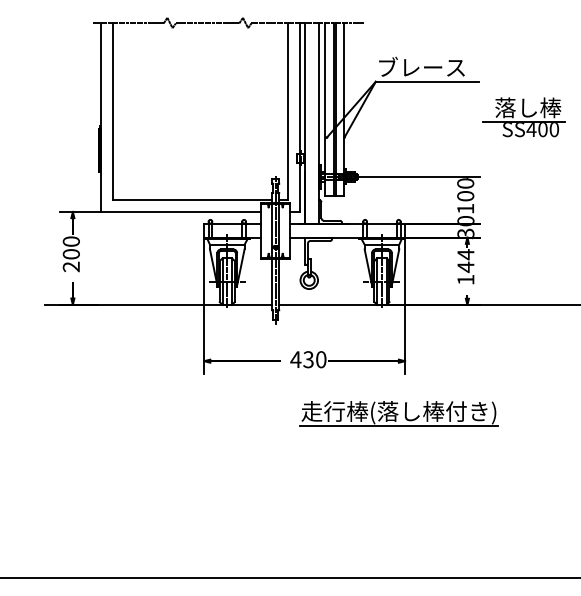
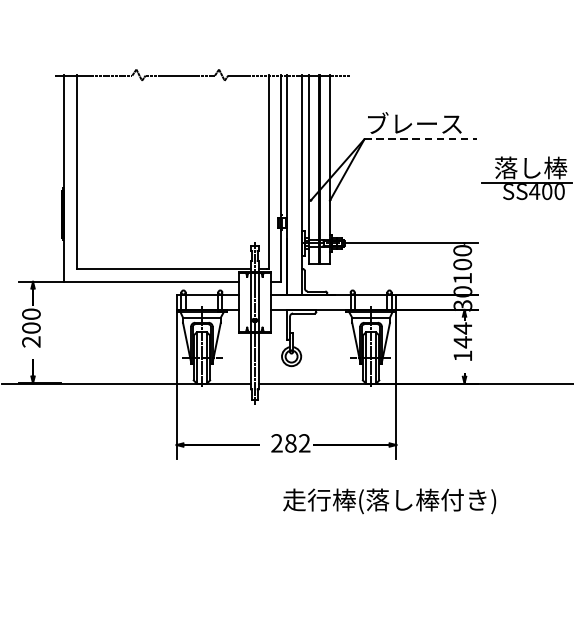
line: (427, 81) -> (420, 139), solid -> dashed
text: (308, 359) -> (290, 443), 430 -> 282
line: (399, 425) -> (390, 515), removed

